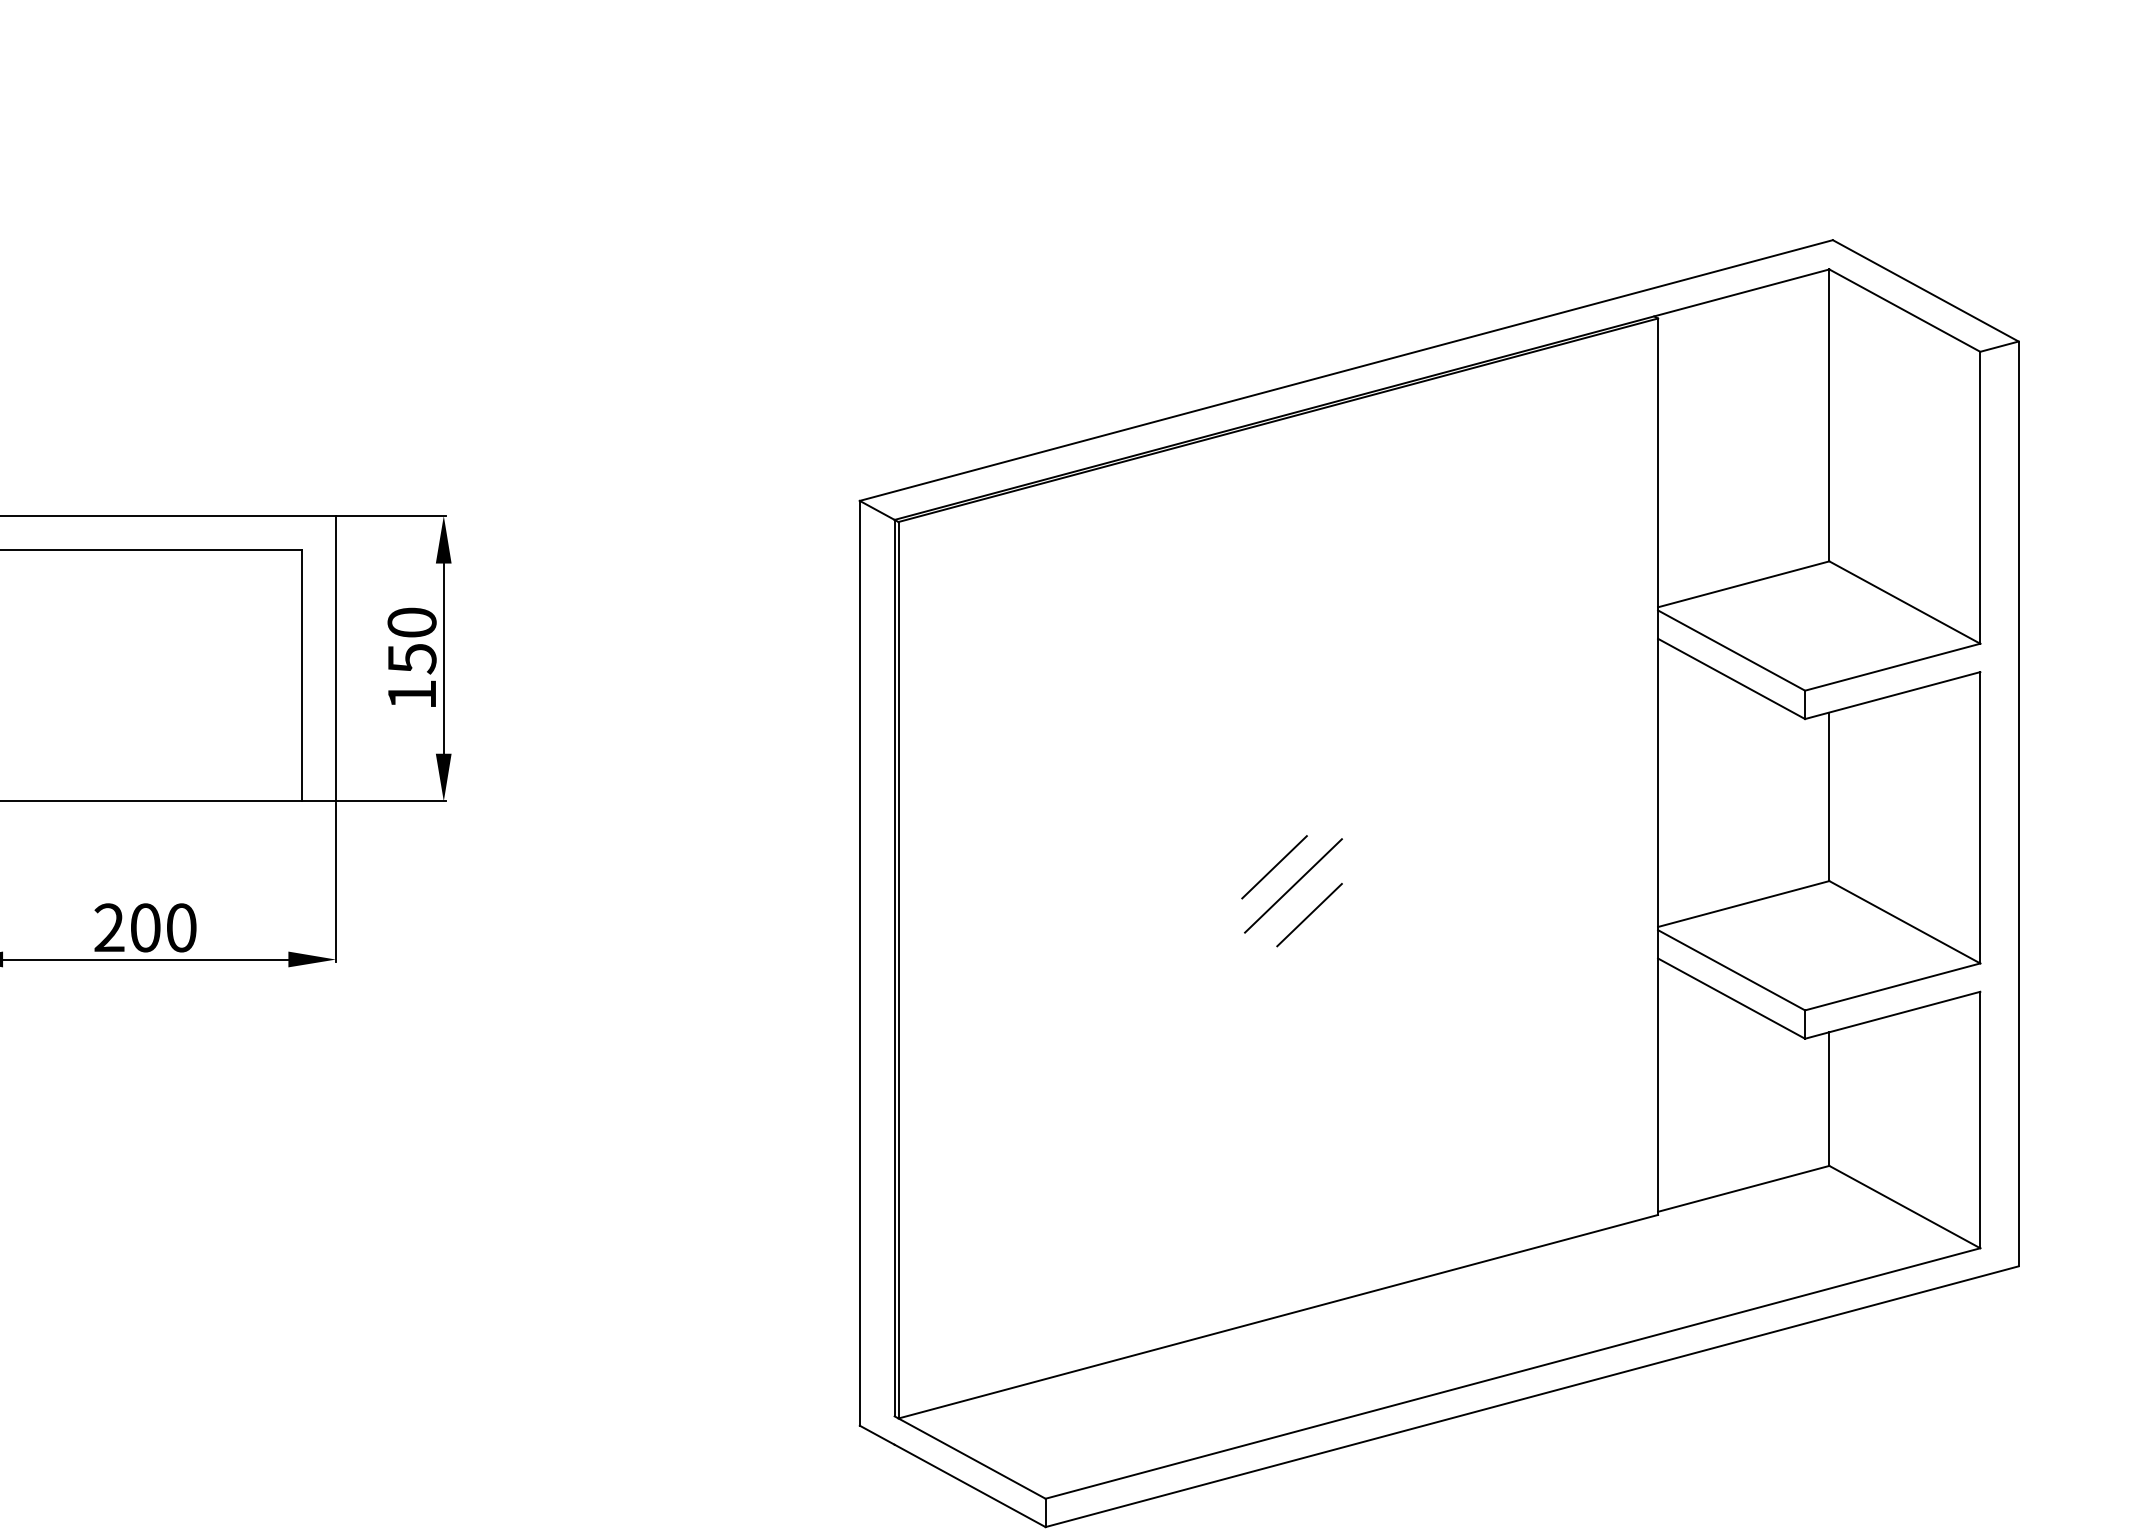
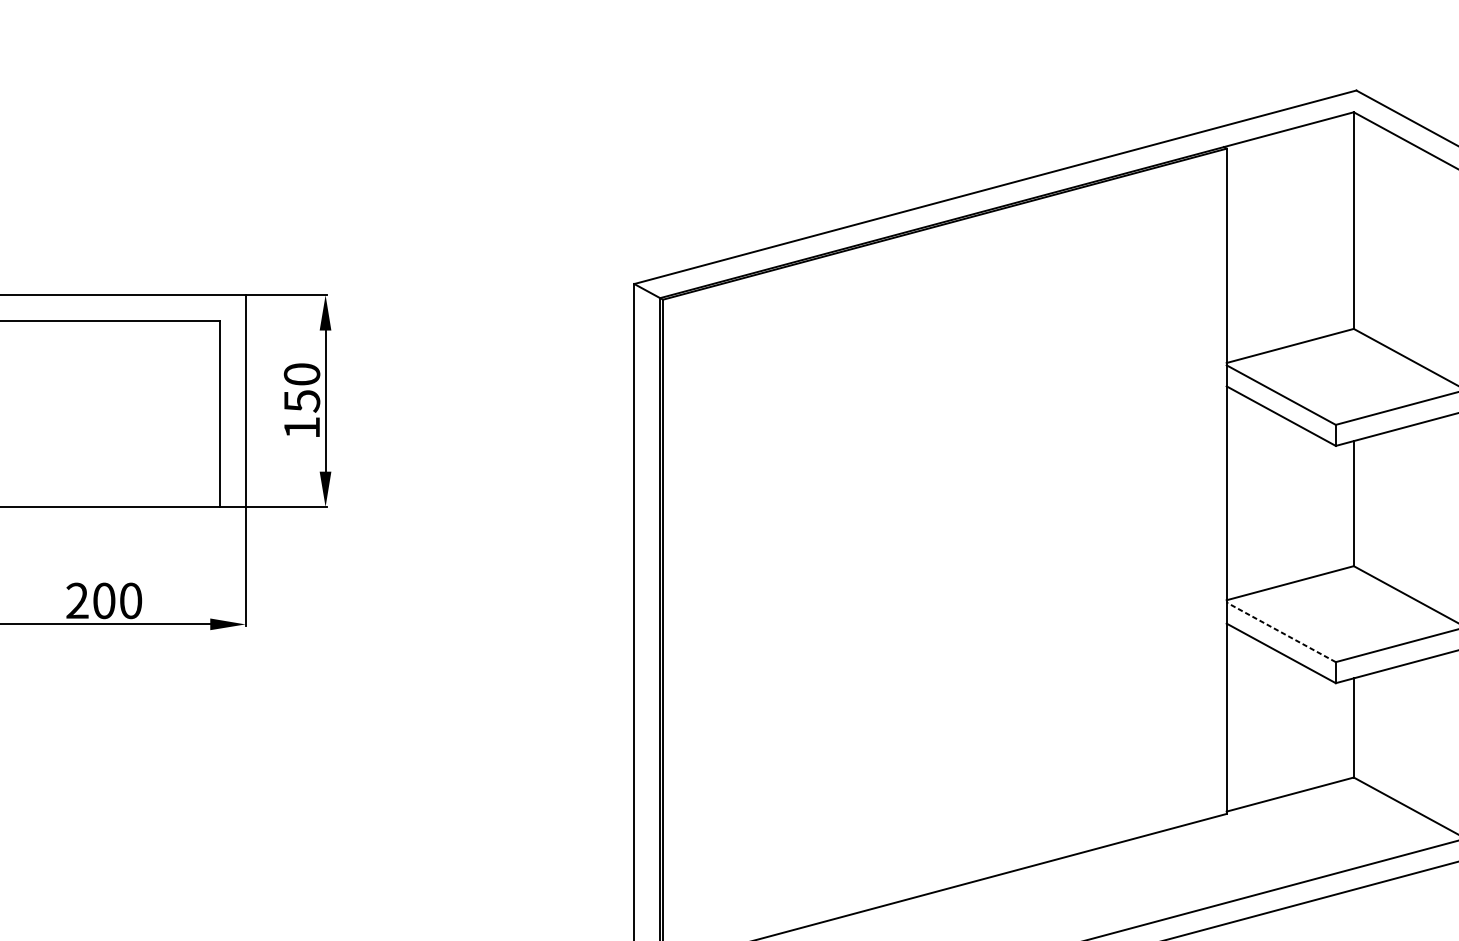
line: (1274, 867) -> (942, 556), removed
line: (1293, 885) -> (956, 569), removed
line: (1309, 914) -> (968, 590), removed
line: (1731, 970) -> (1281, 632), solid -> dashed

